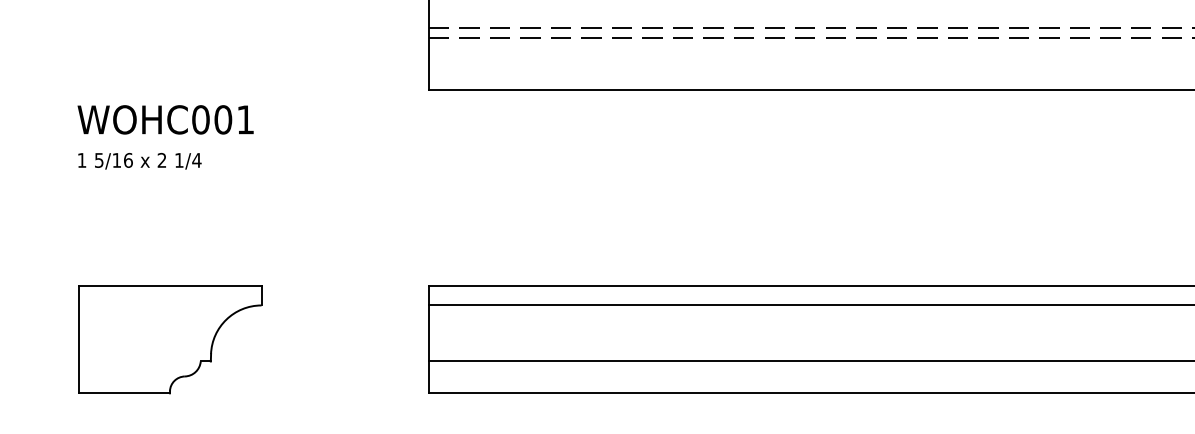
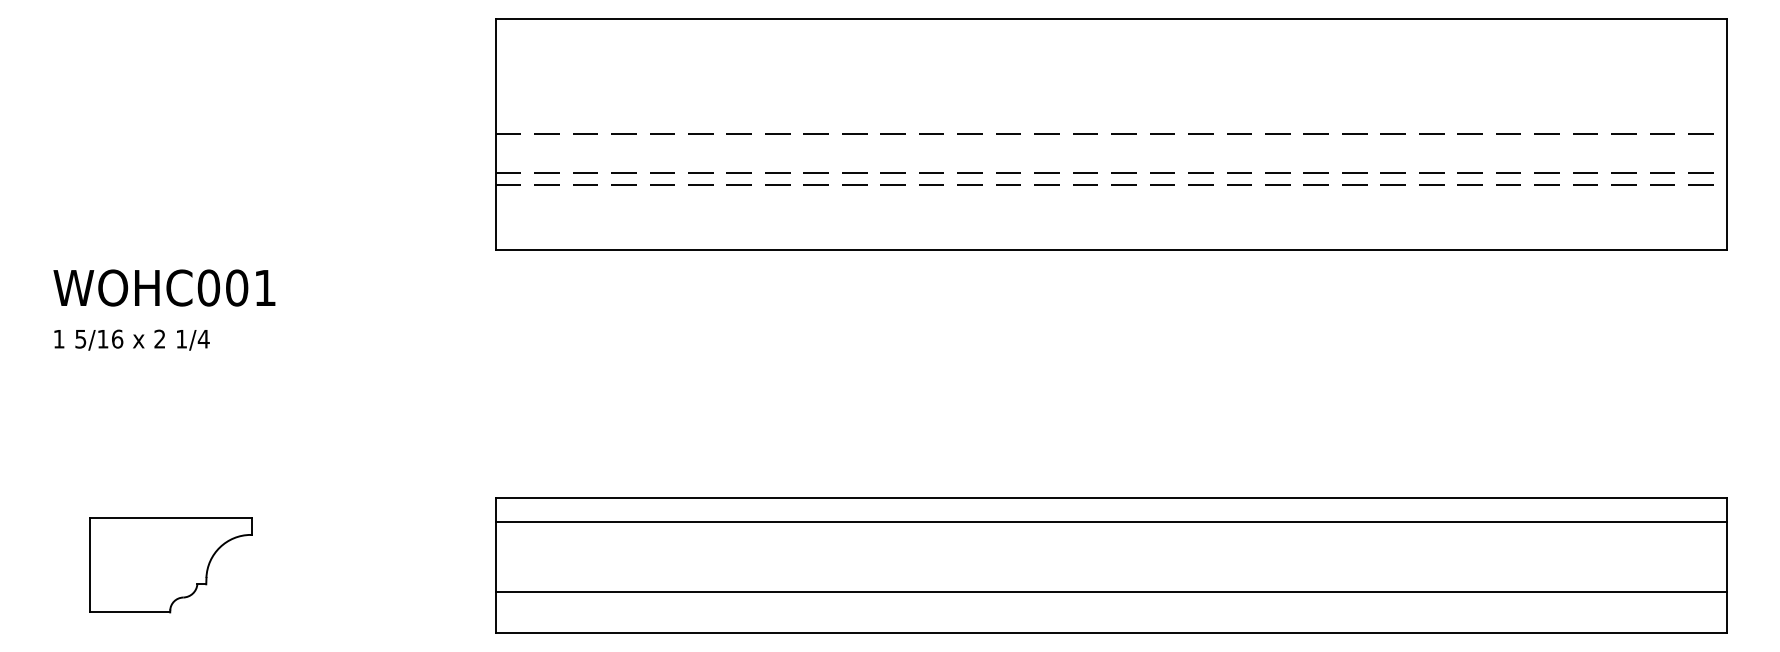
part: (170, 340) -> (170, 565), size x0.7

